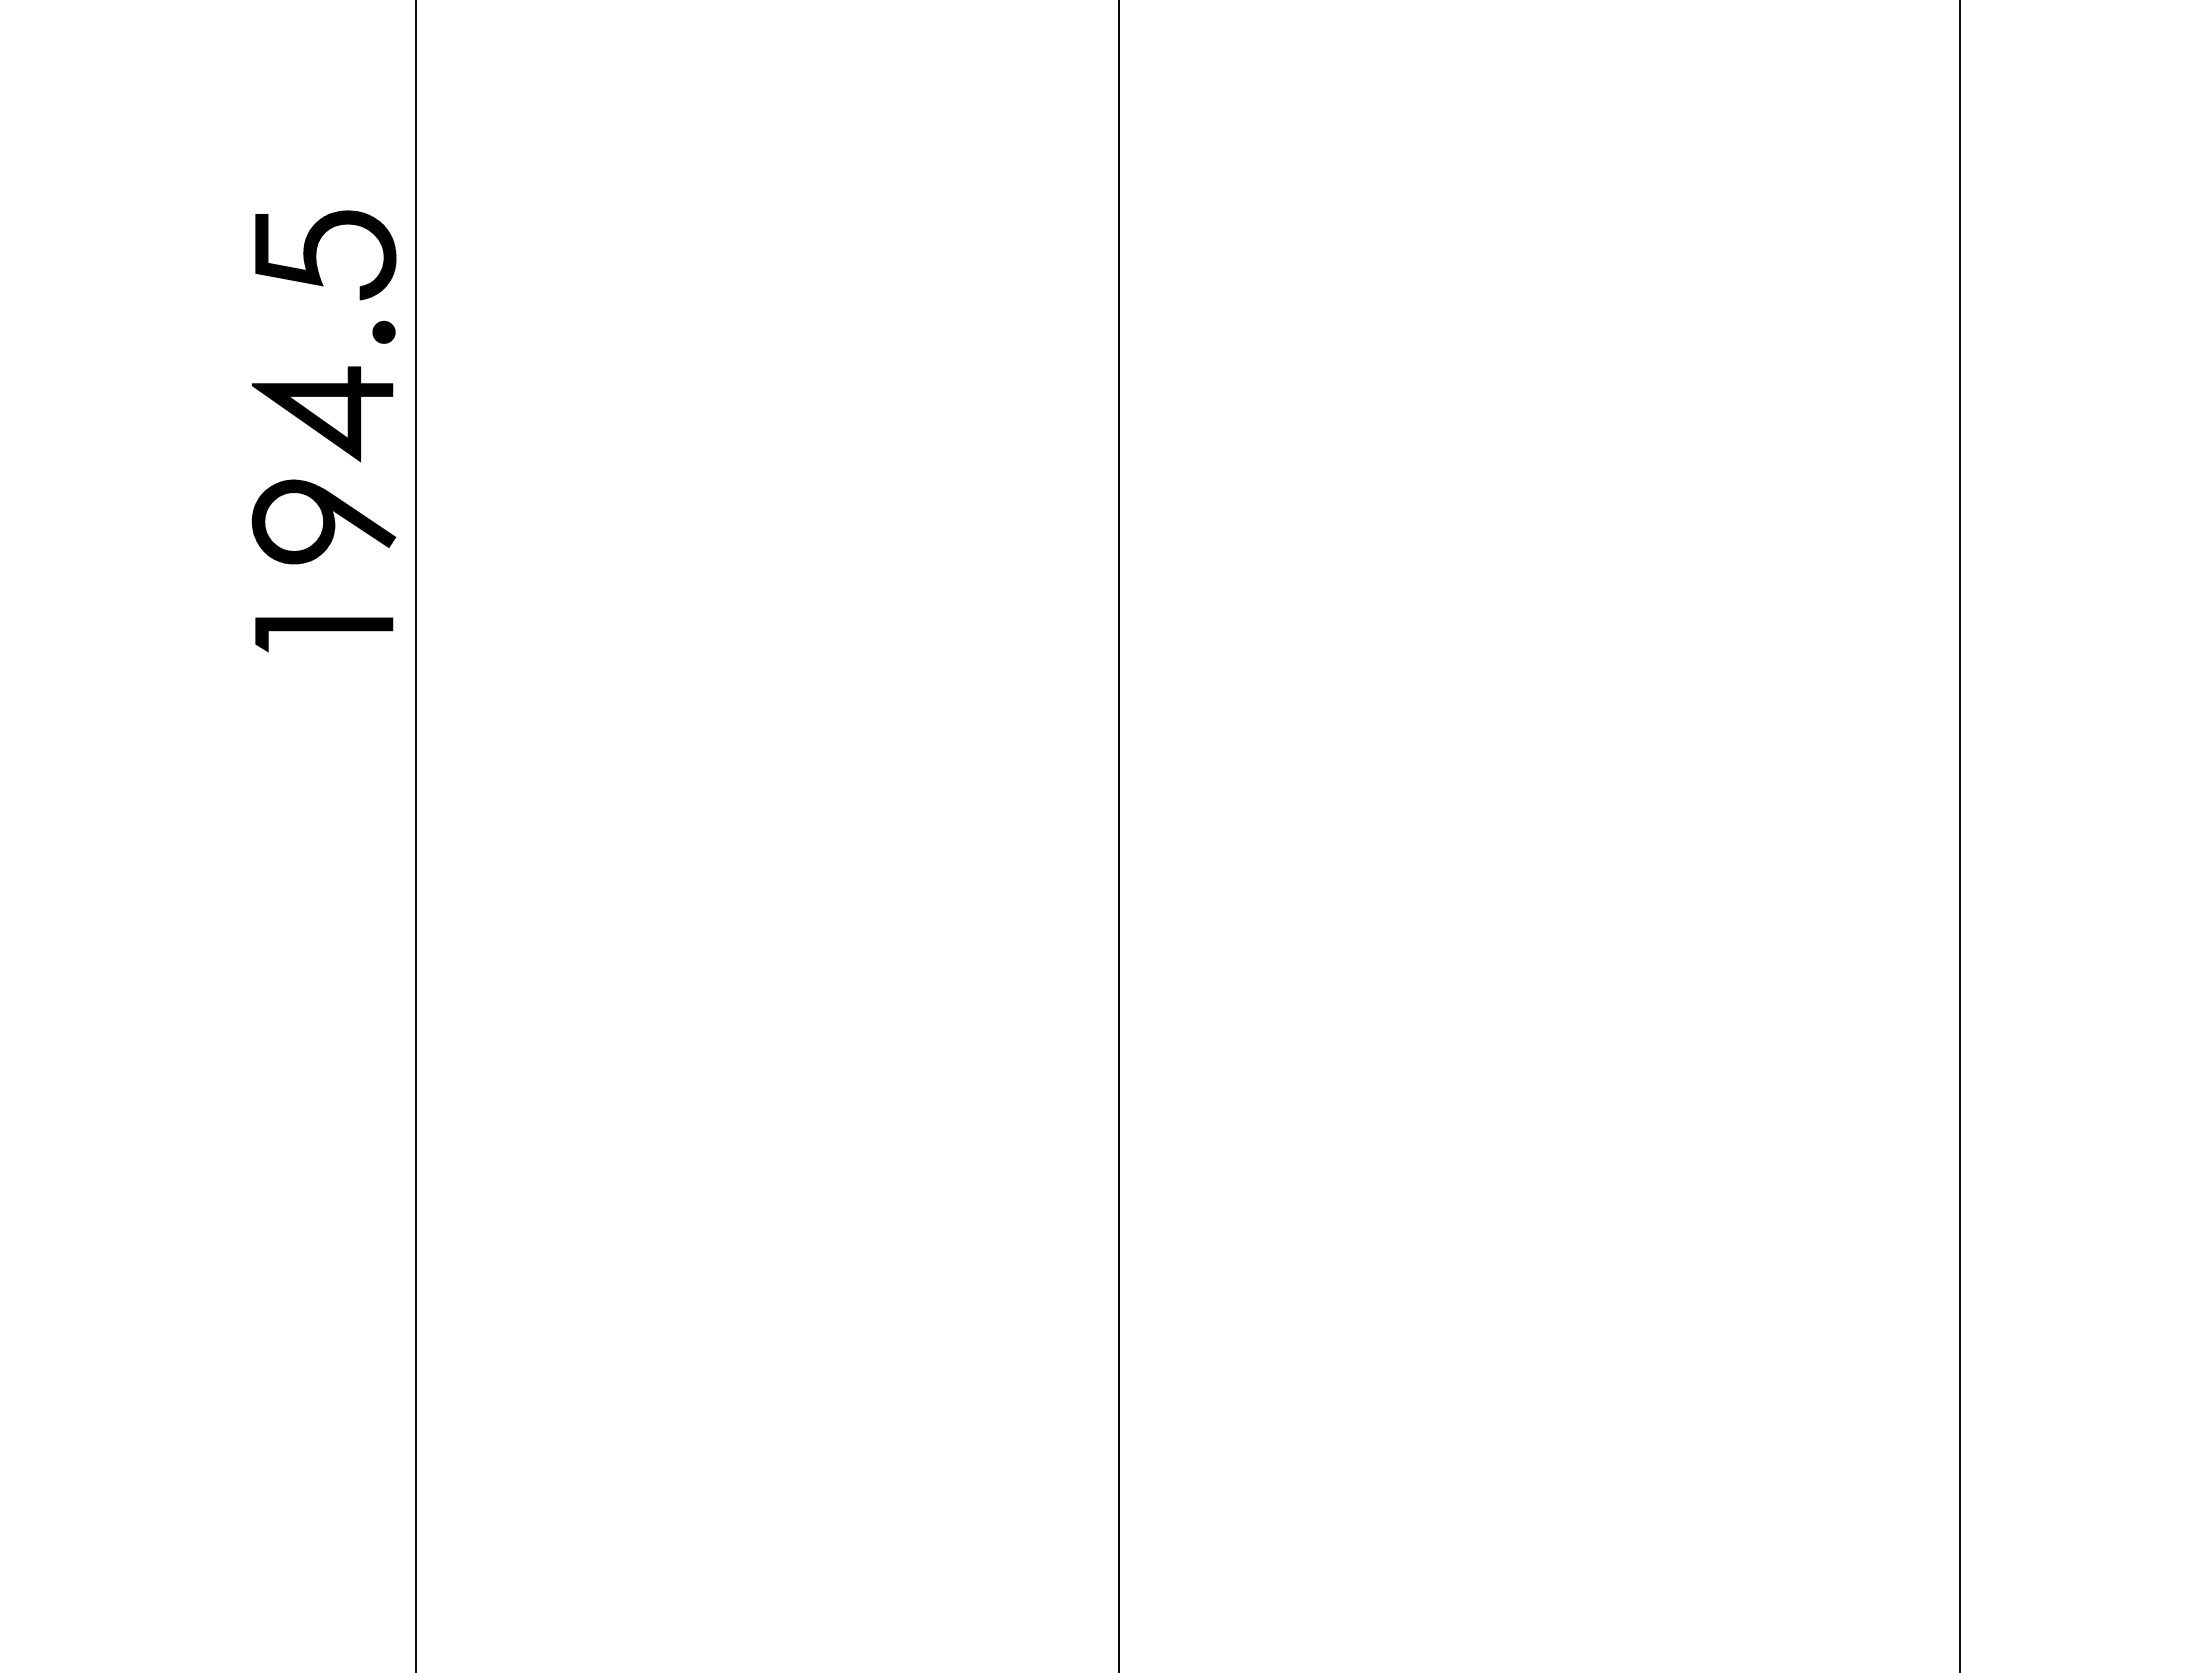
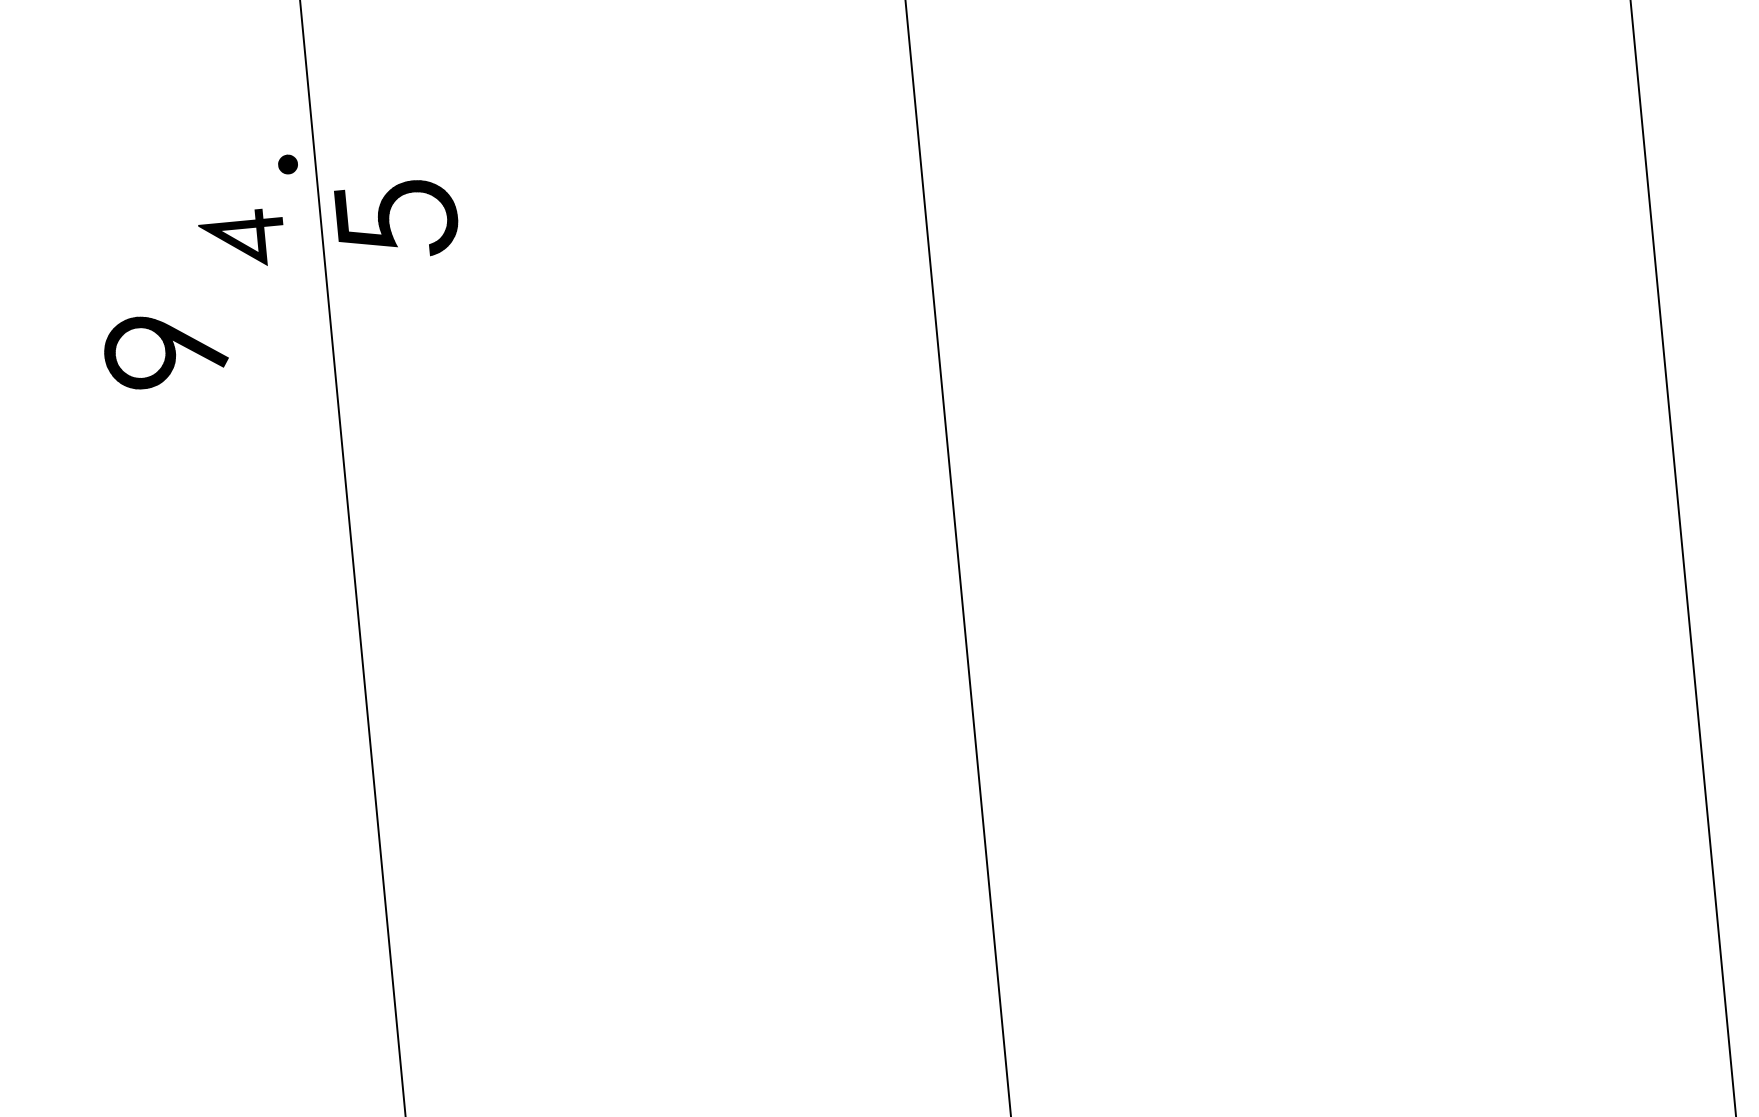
part: (316, 255) -> (389, 221), moved
part: (322, 414) -> (242, 239), size x0.7
part: (323, 521) -> (165, 350), moved
fill: (324, 634) -> (261, 427), removed

